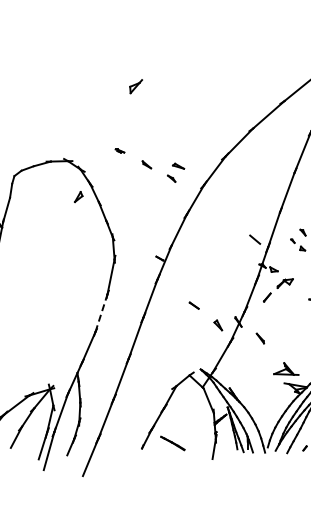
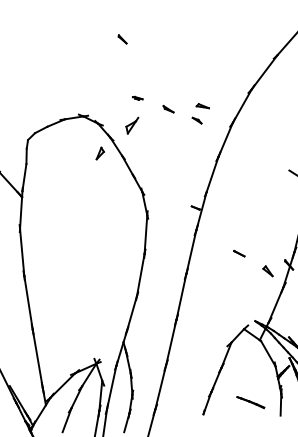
part: (135, 86) -> (132, 125), moved
part: (113, 95) -> (122, 39), added
line: (101, 313) -> (140, 275), dashed -> solid
line: (172, 443) -> (250, 402), moved

